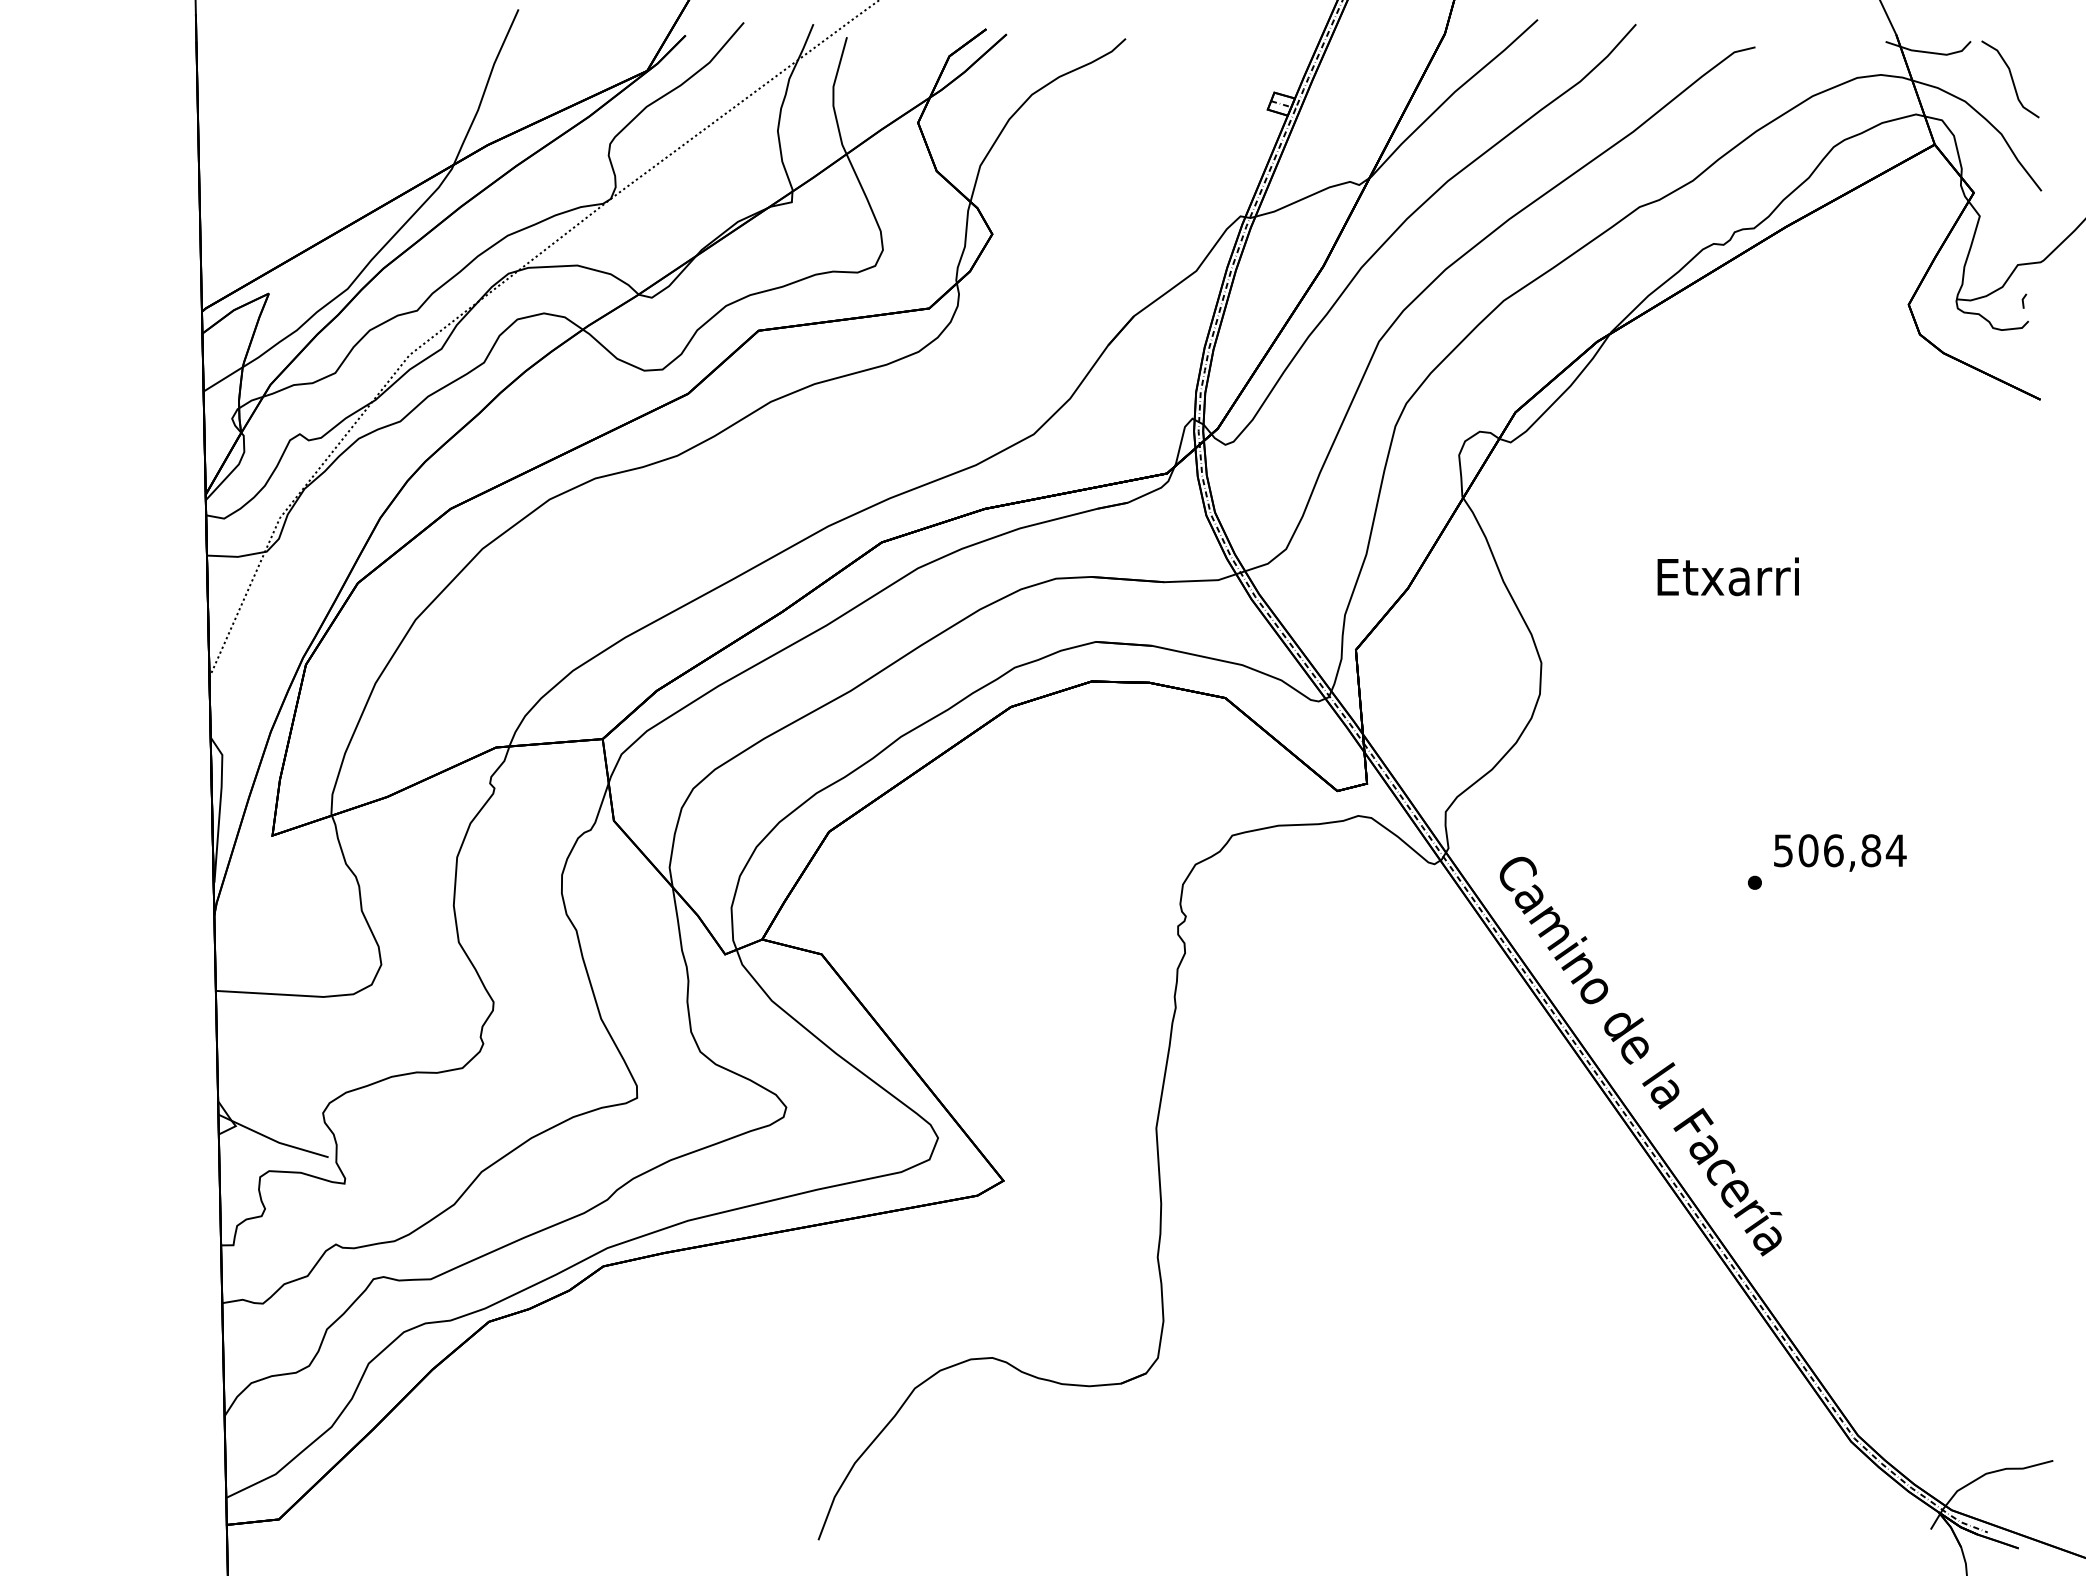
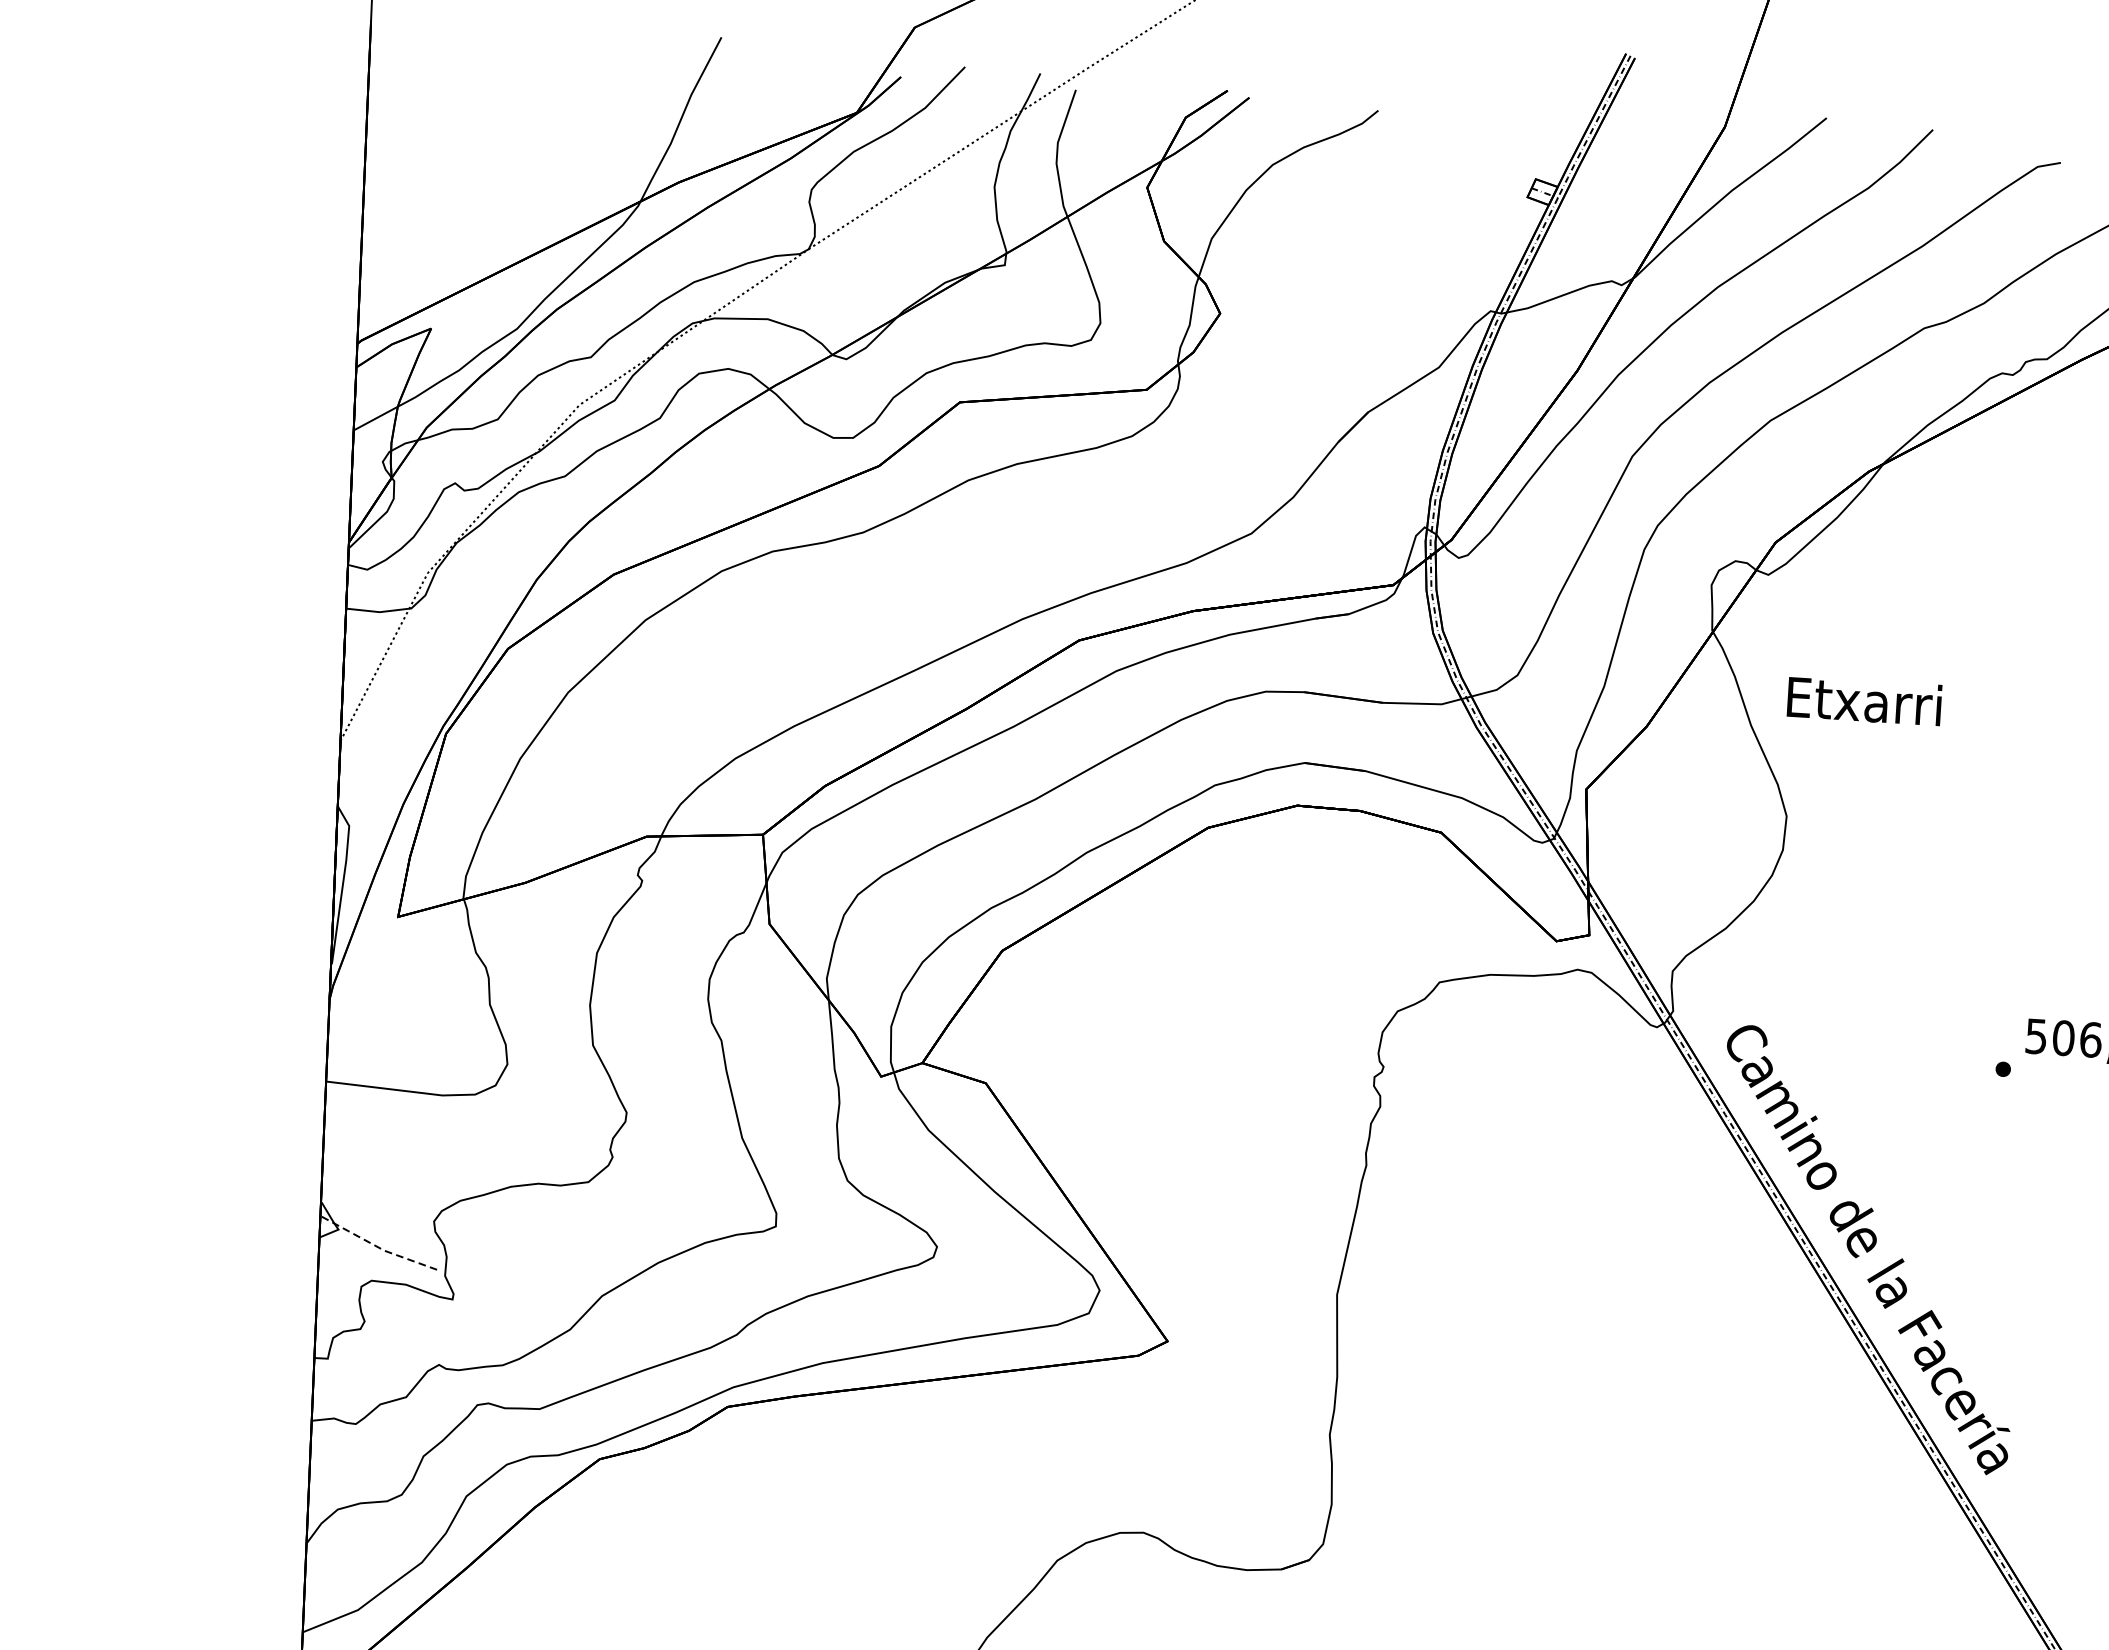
text: (1727, 576) -> (1863, 700), moved
line: (271, 1139) -> (376, 1246), solid -> dashed

